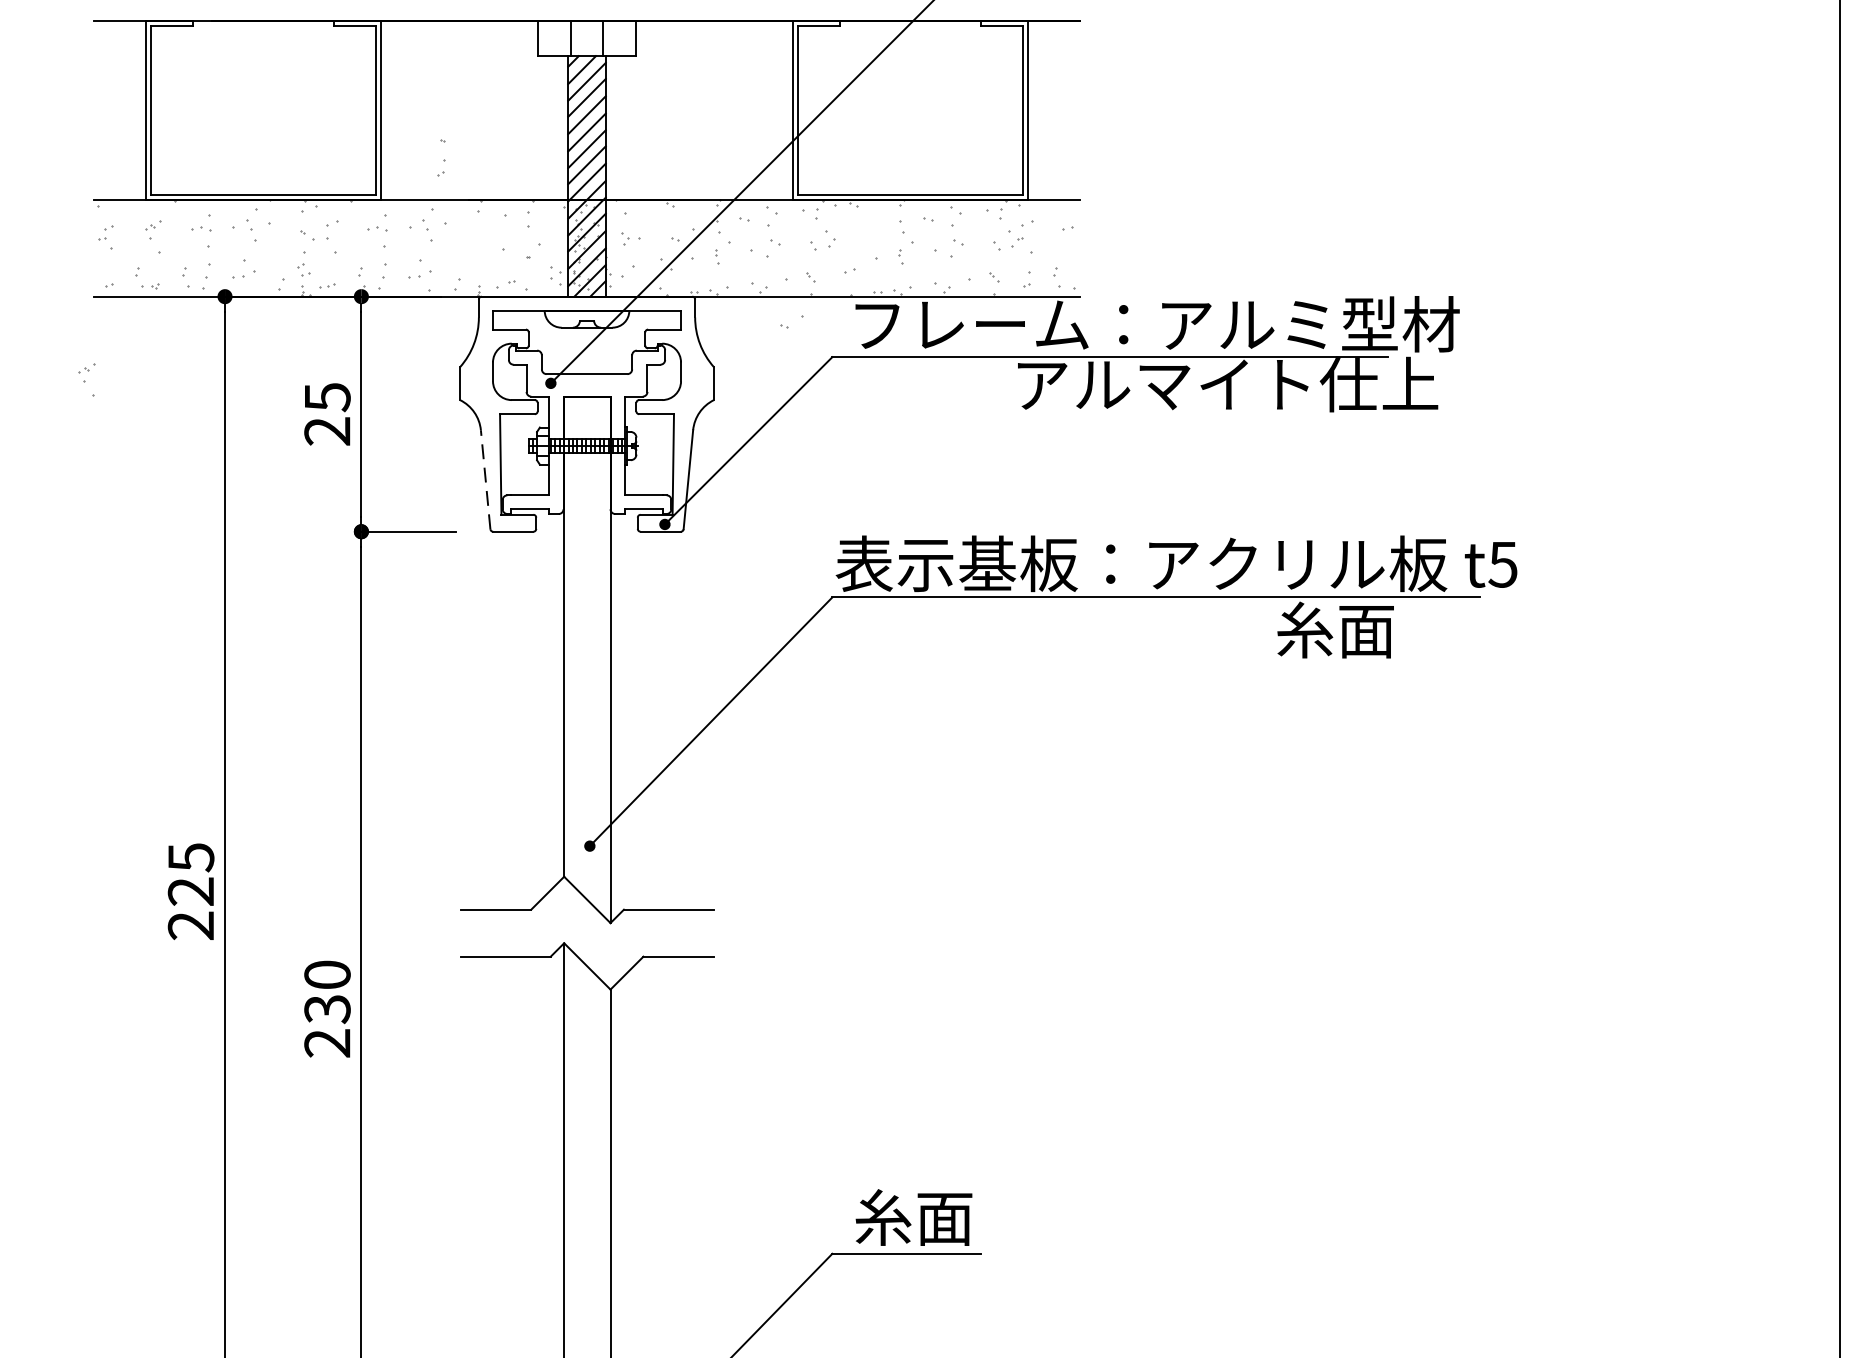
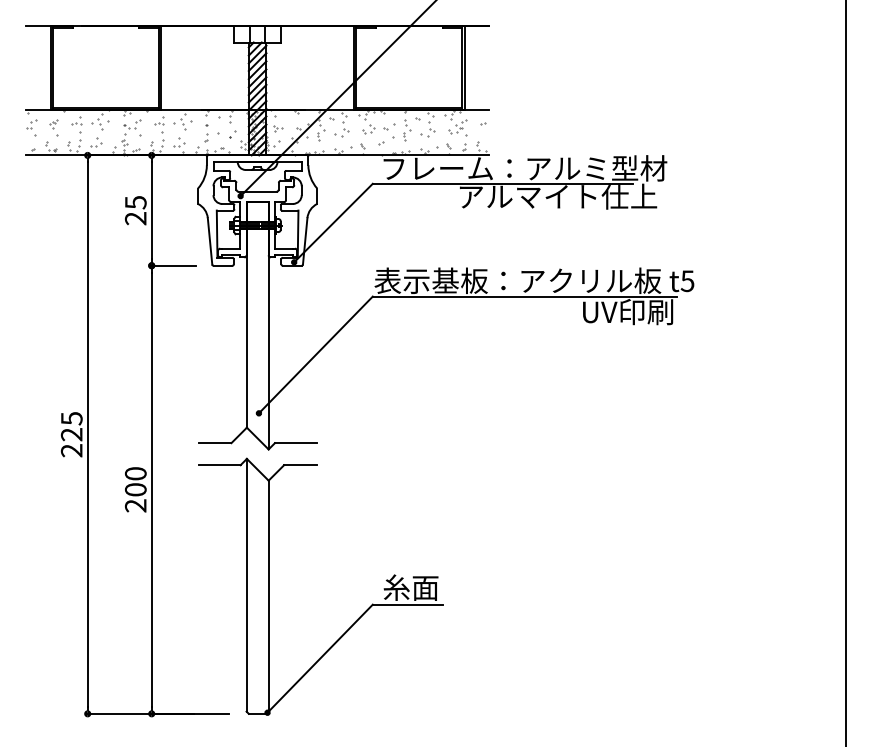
part: (441, 158) -> (206, 133), moved
part: (105, 237) -> (31, 127), size x1.43
part: (793, 322) -> (389, 126), moved
part: (86, 379) -> (22, 194), removed
line: (486, 477) -> (210, 240), dashed -> solid
text: (1375, 629) -> (627, 311), 糸面 -> UV印刷
text: (326, 1008) -> (135, 489), 230 -> 200

